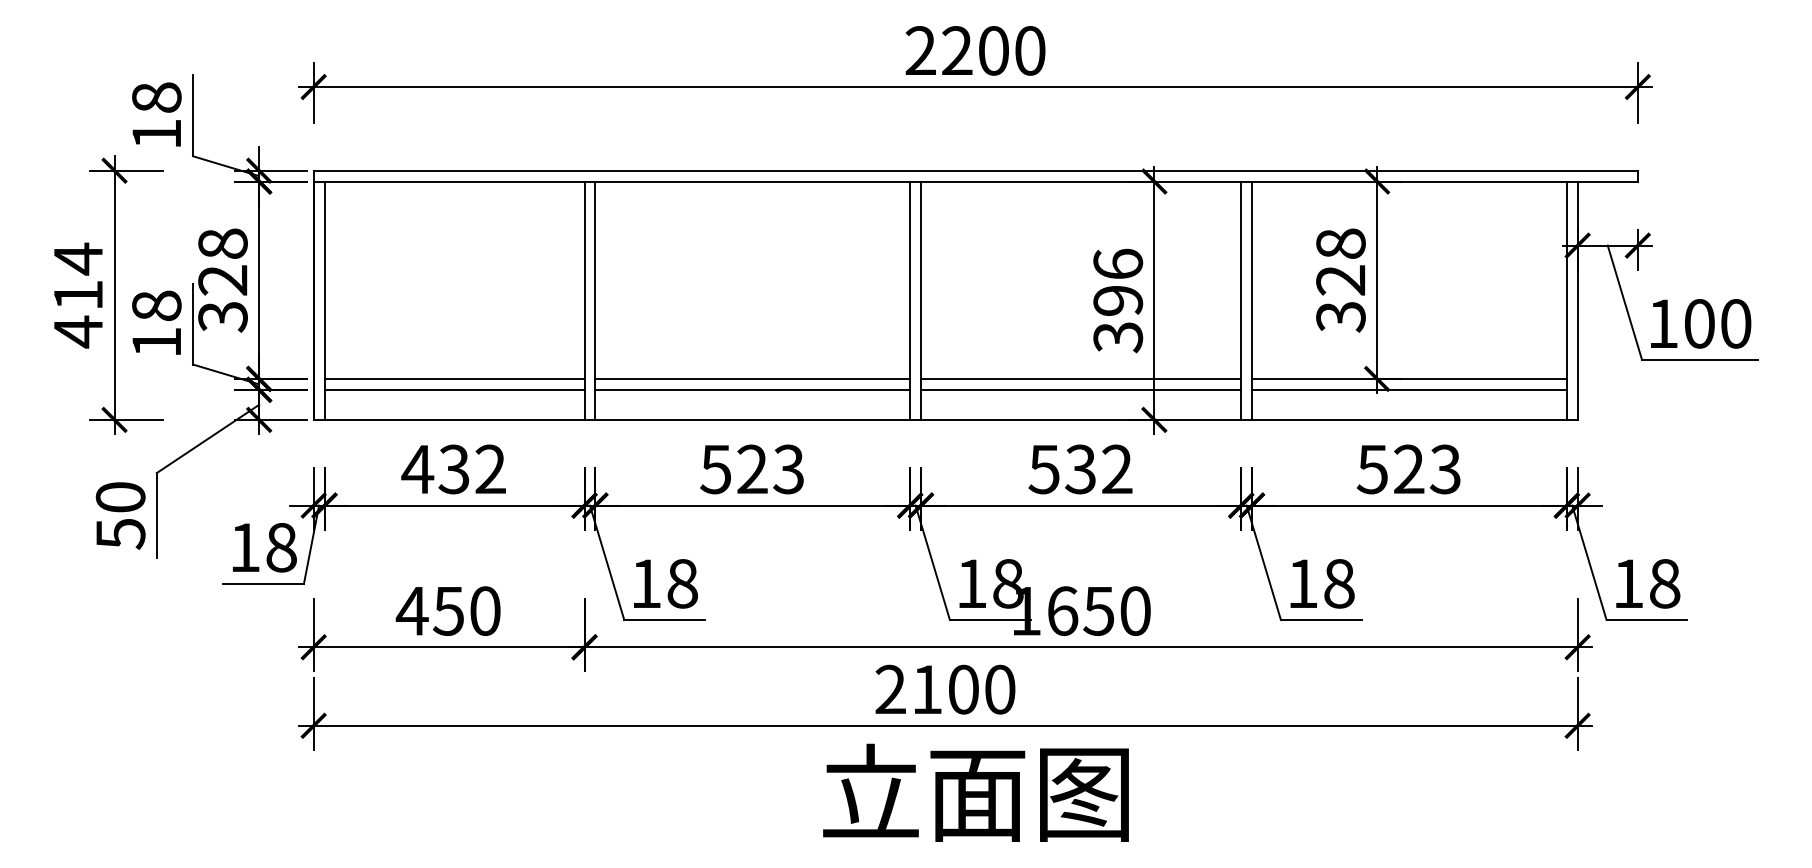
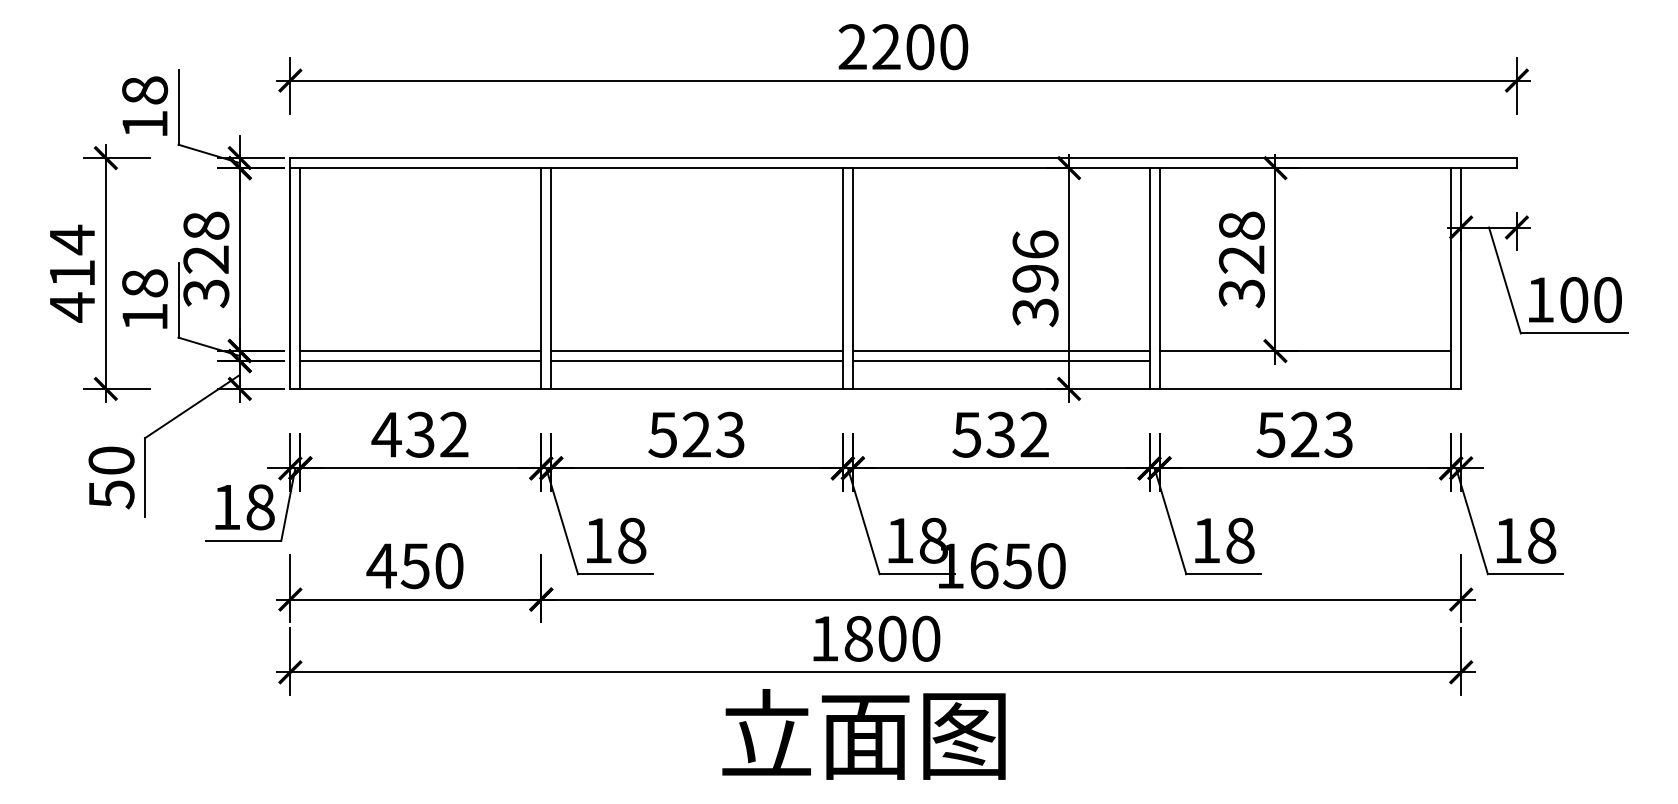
line: (1409, 389) -> (1305, 360), removed
text: (908, 689) -> (841, 638), 2100 -> 1800
text: (975, 792) -> (863, 734), moved

